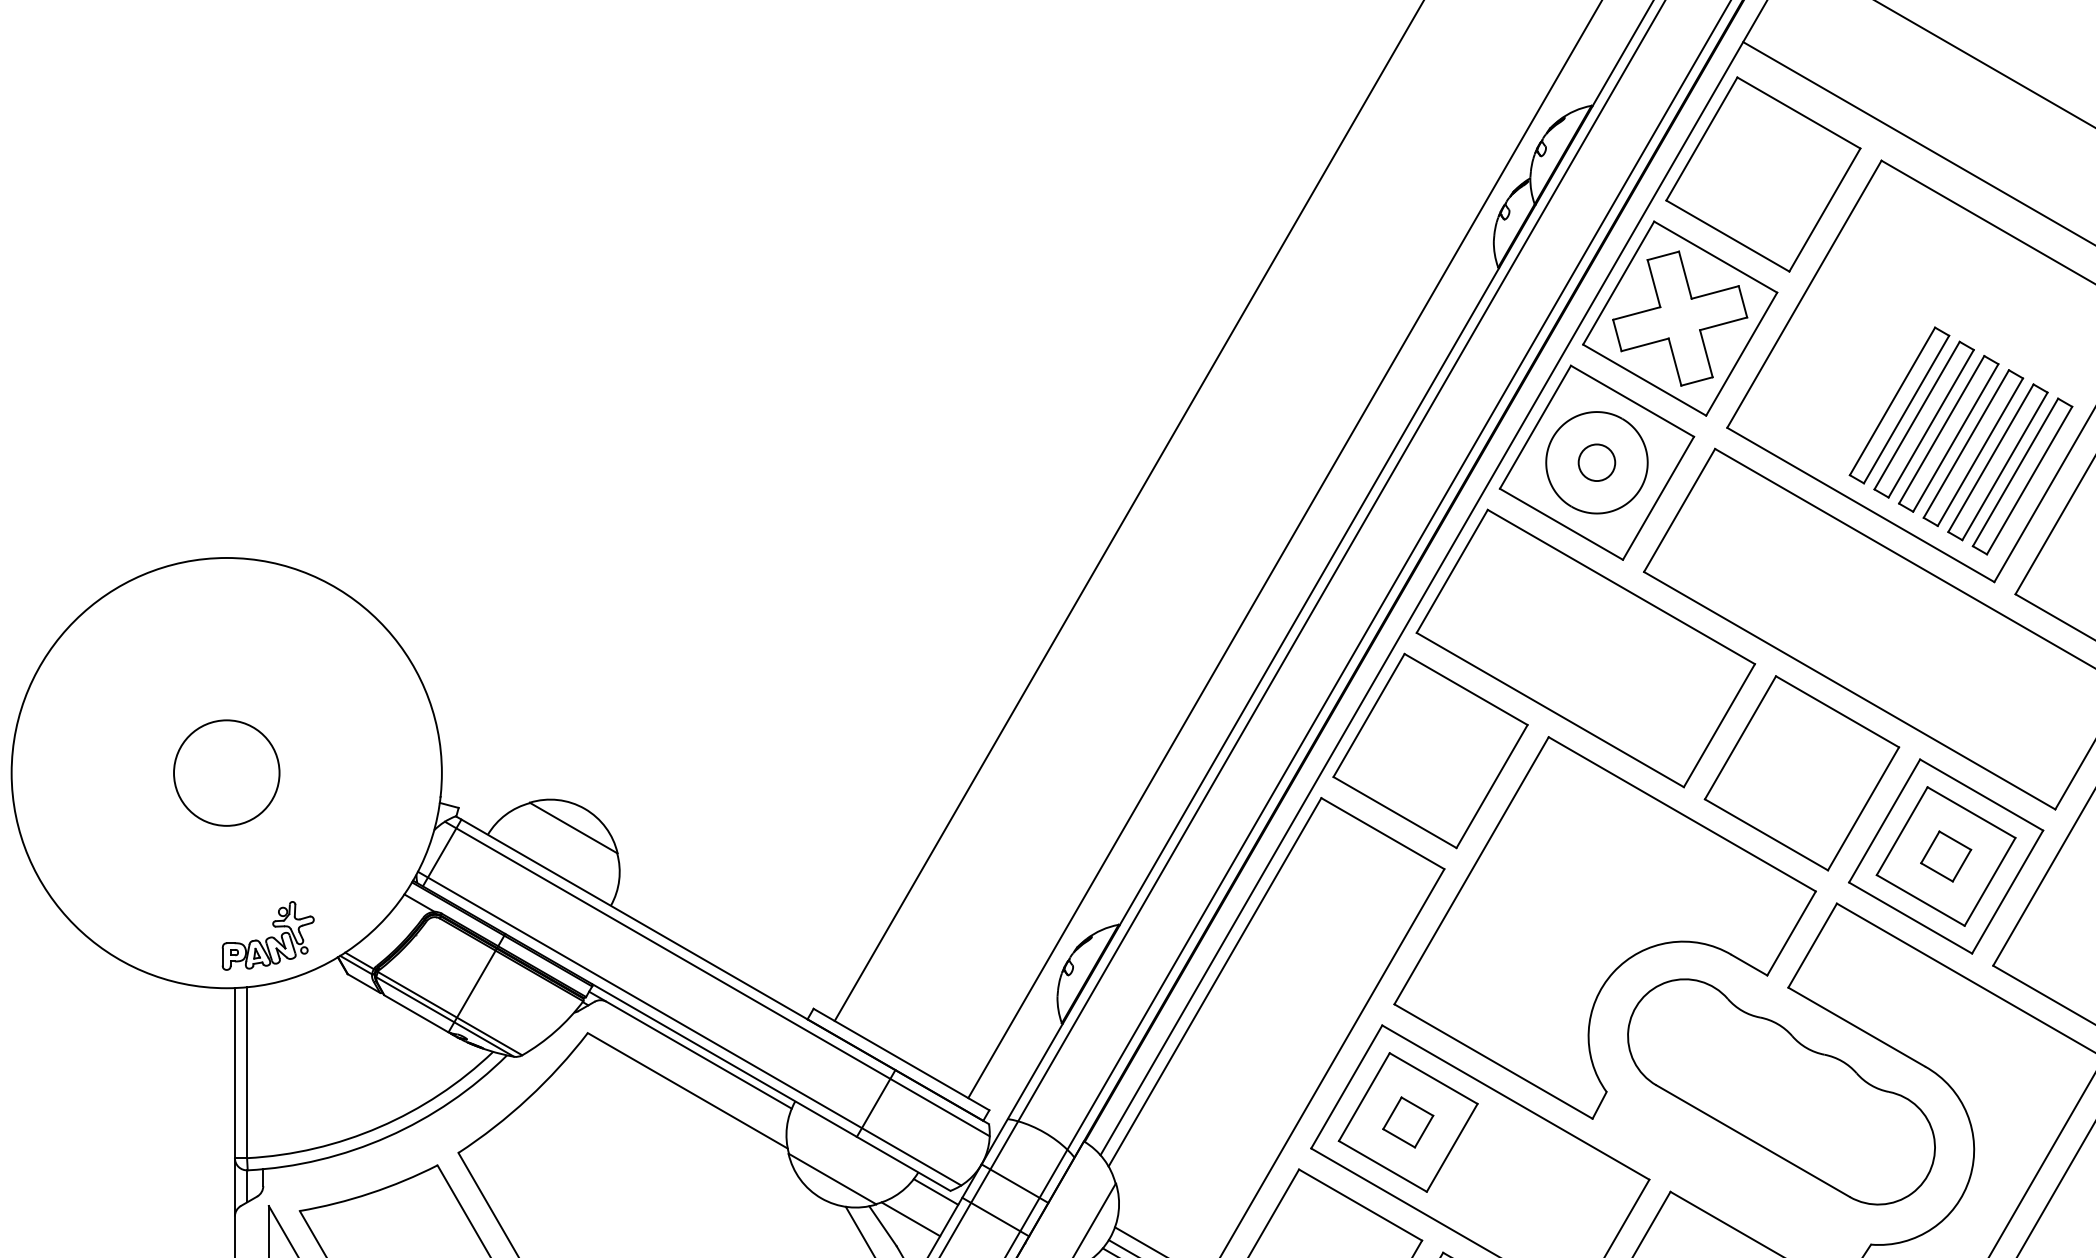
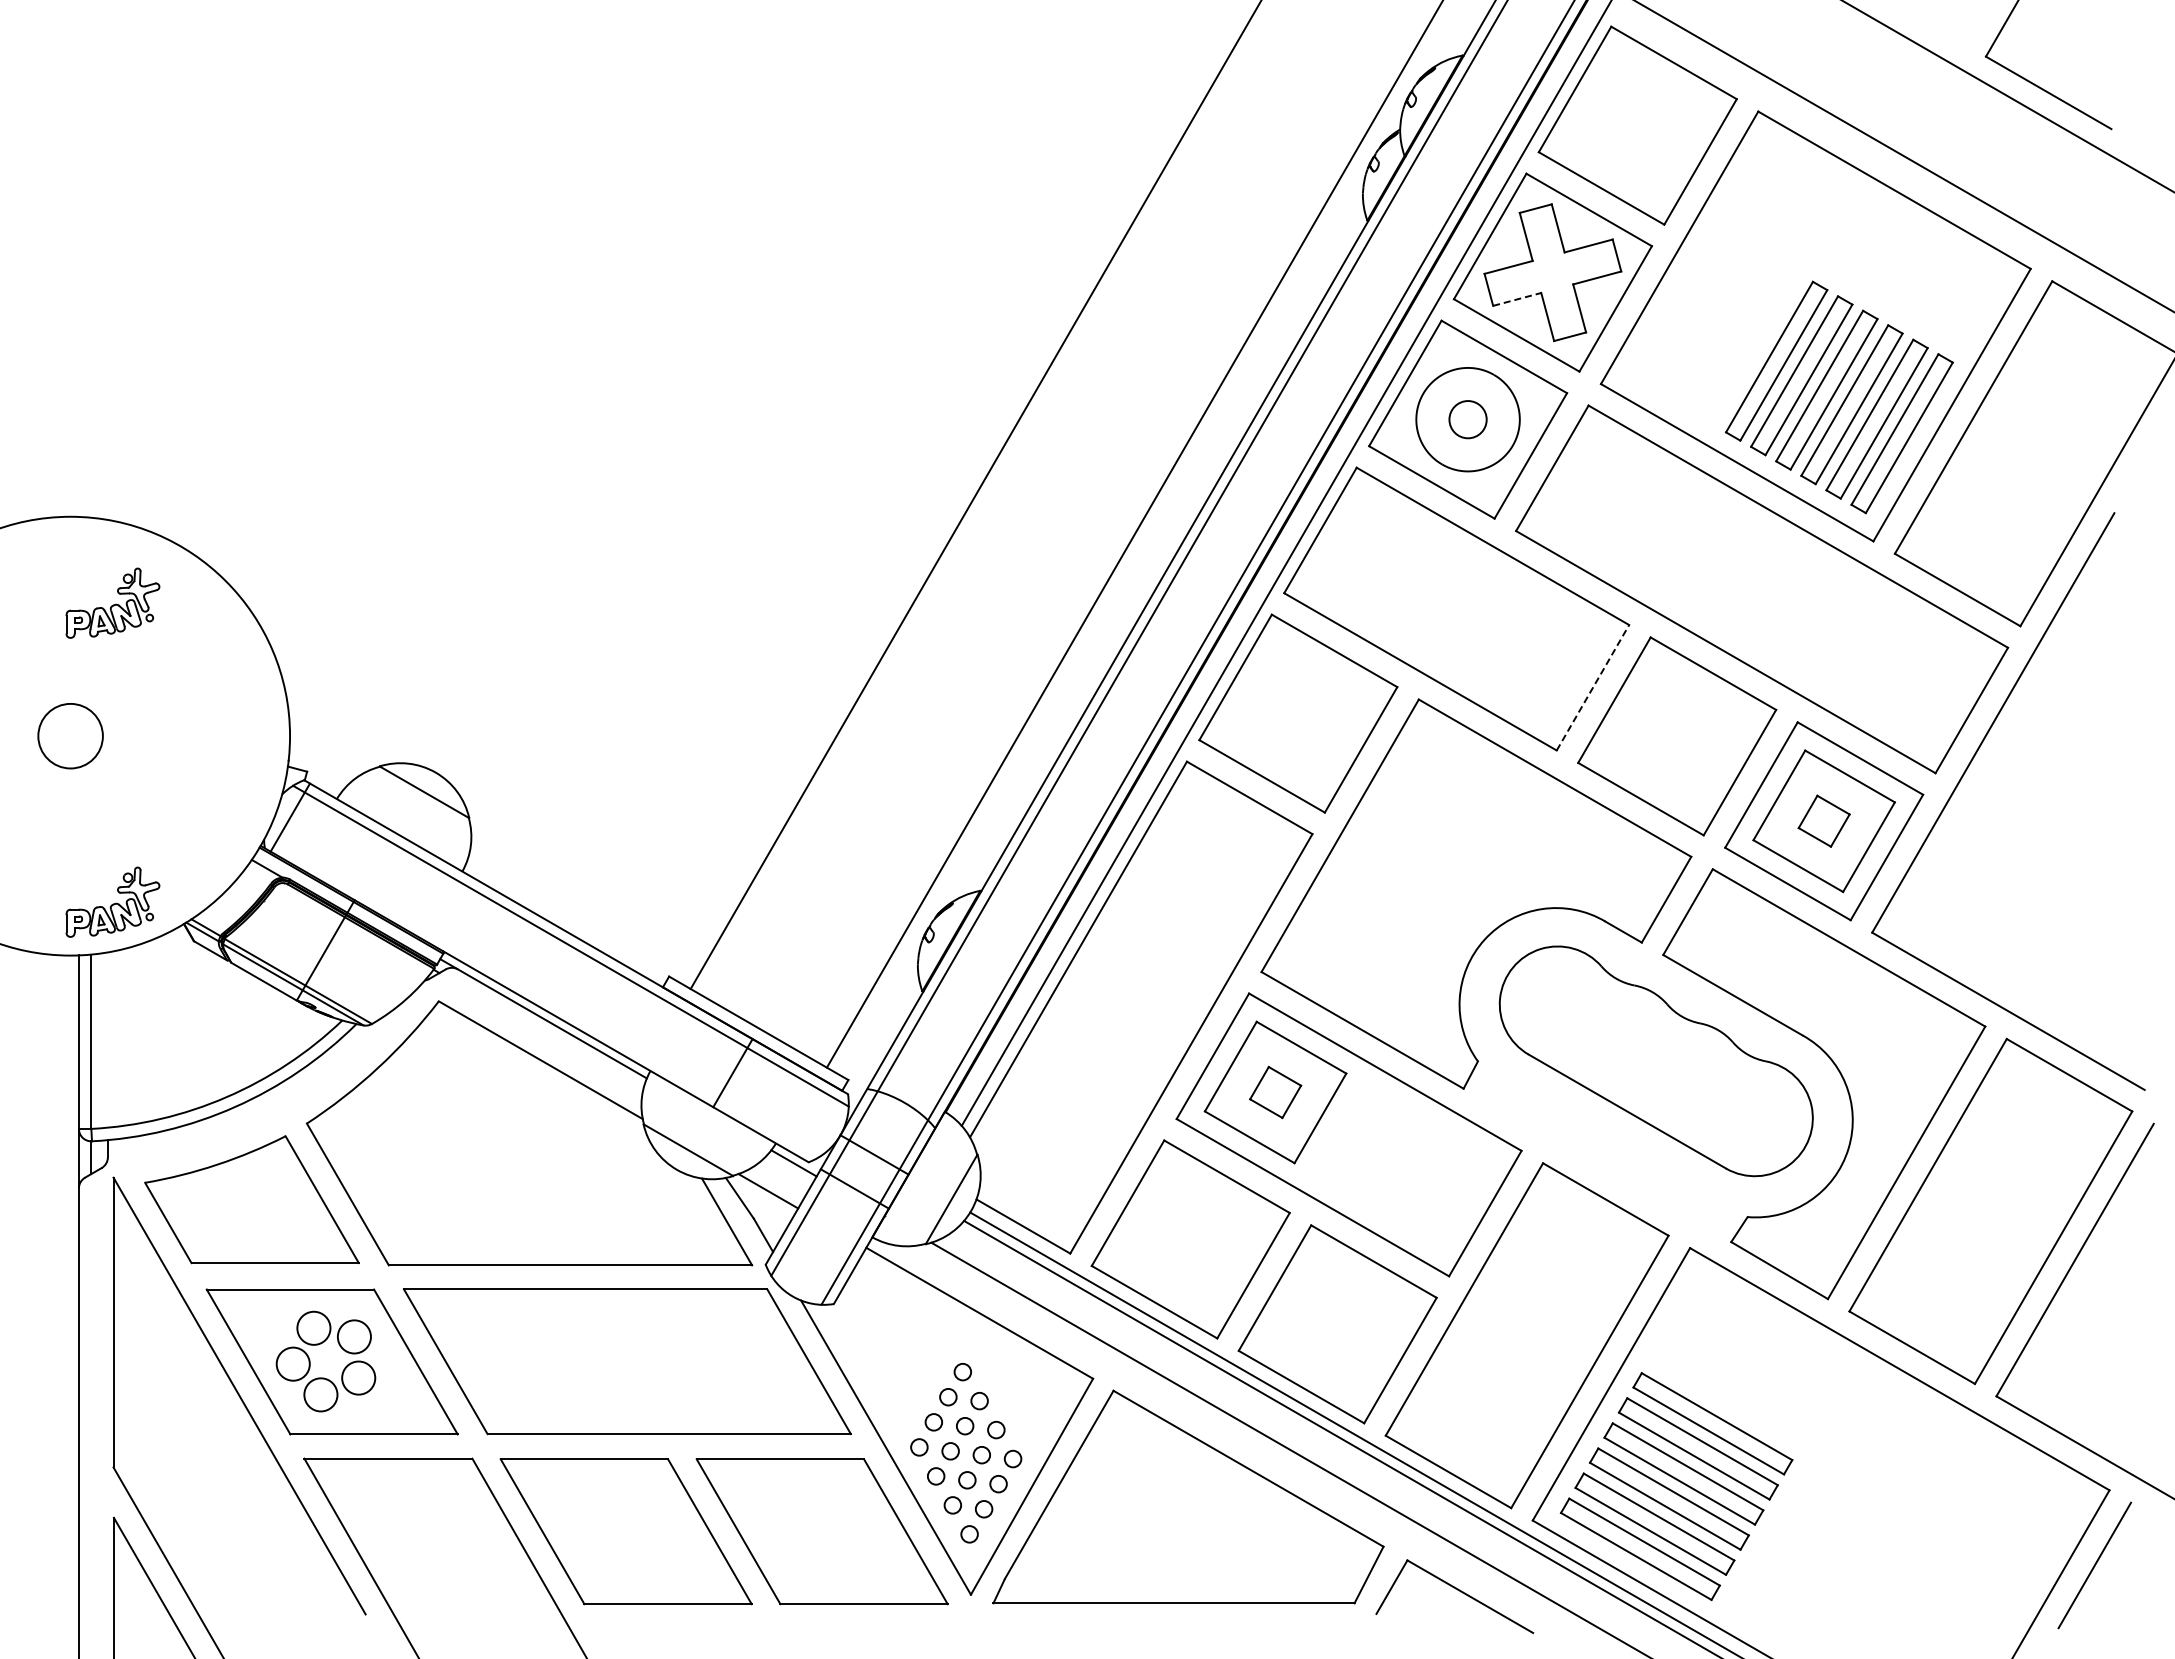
line: (1645, 344) -> (1517, 299), solid -> dashed
part: (267, 642) -> (112, 602), added
line: (1719, 725) -> (1593, 687), solid -> dashed
circle: (226, 773) -> (70, 736), size x0.6
line: (689, 1028) -> (542, 996), removed

